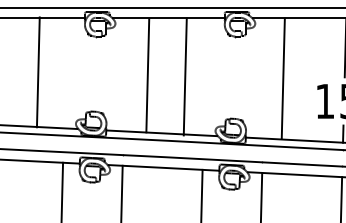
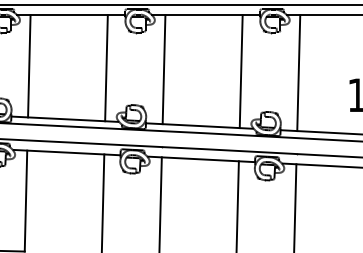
line: (38, 72) -> (106, 68), moved
line: (147, 75) -> (163, 69), moved
line: (184, 76) -> (240, 71), moved
line: (283, 78) -> (298, 73), moved

